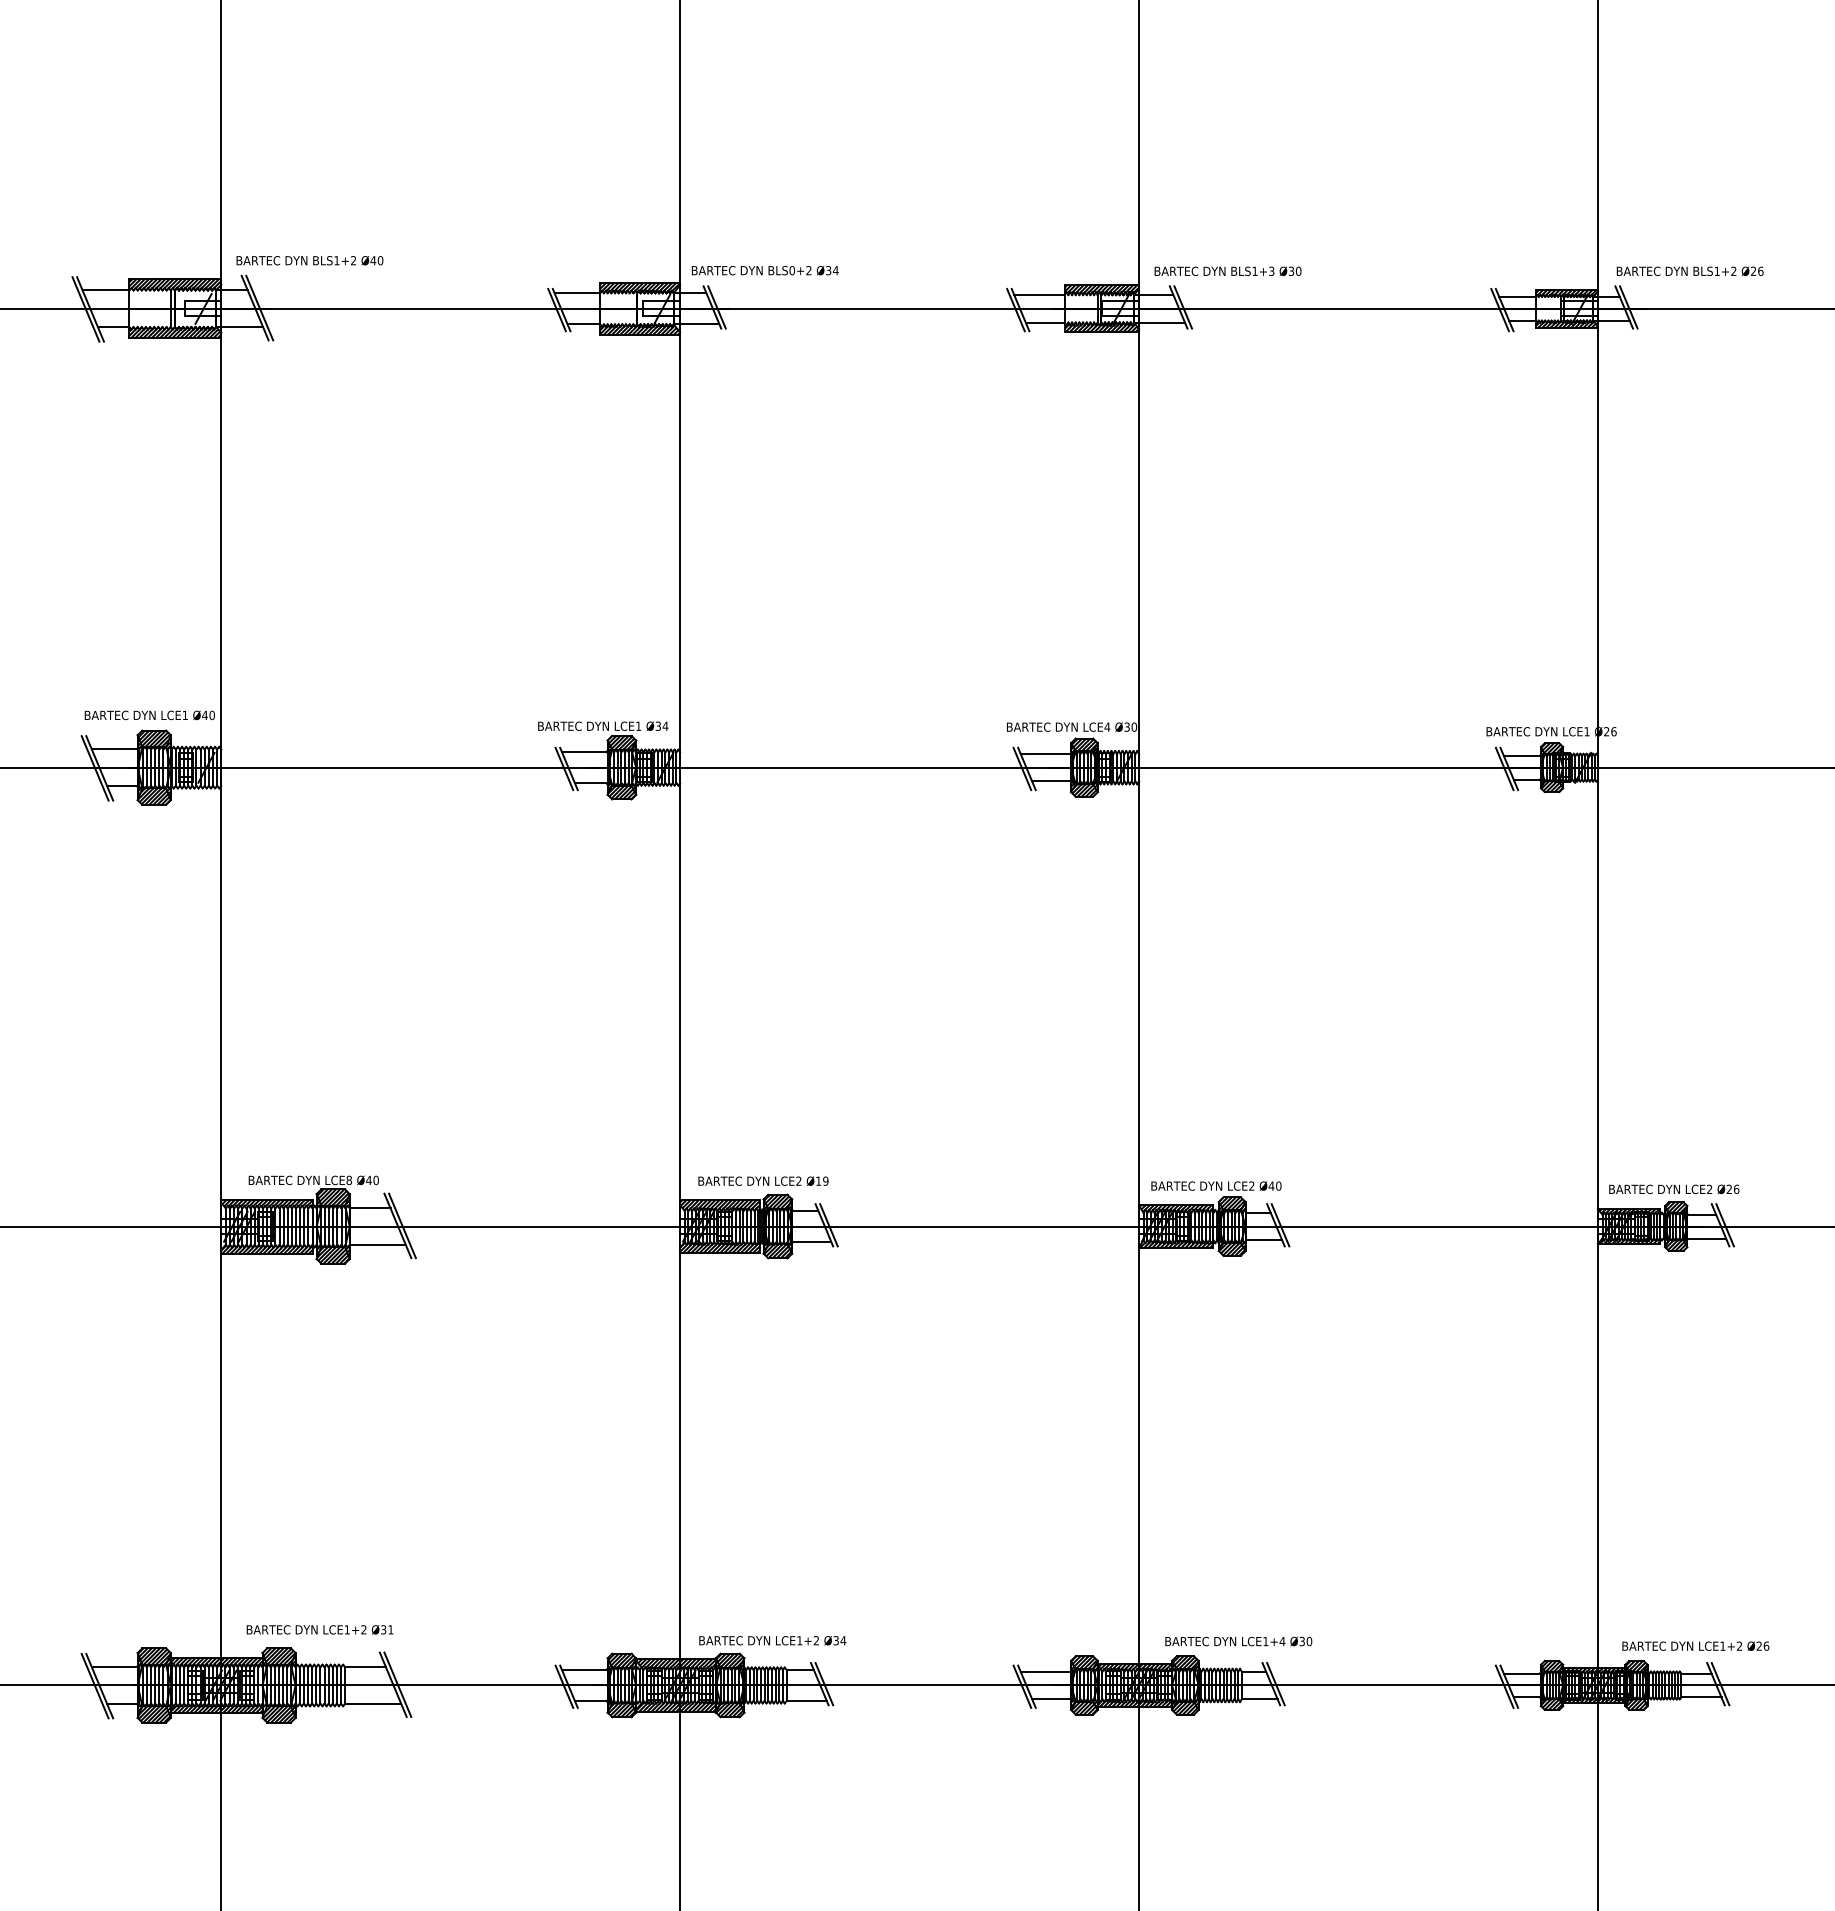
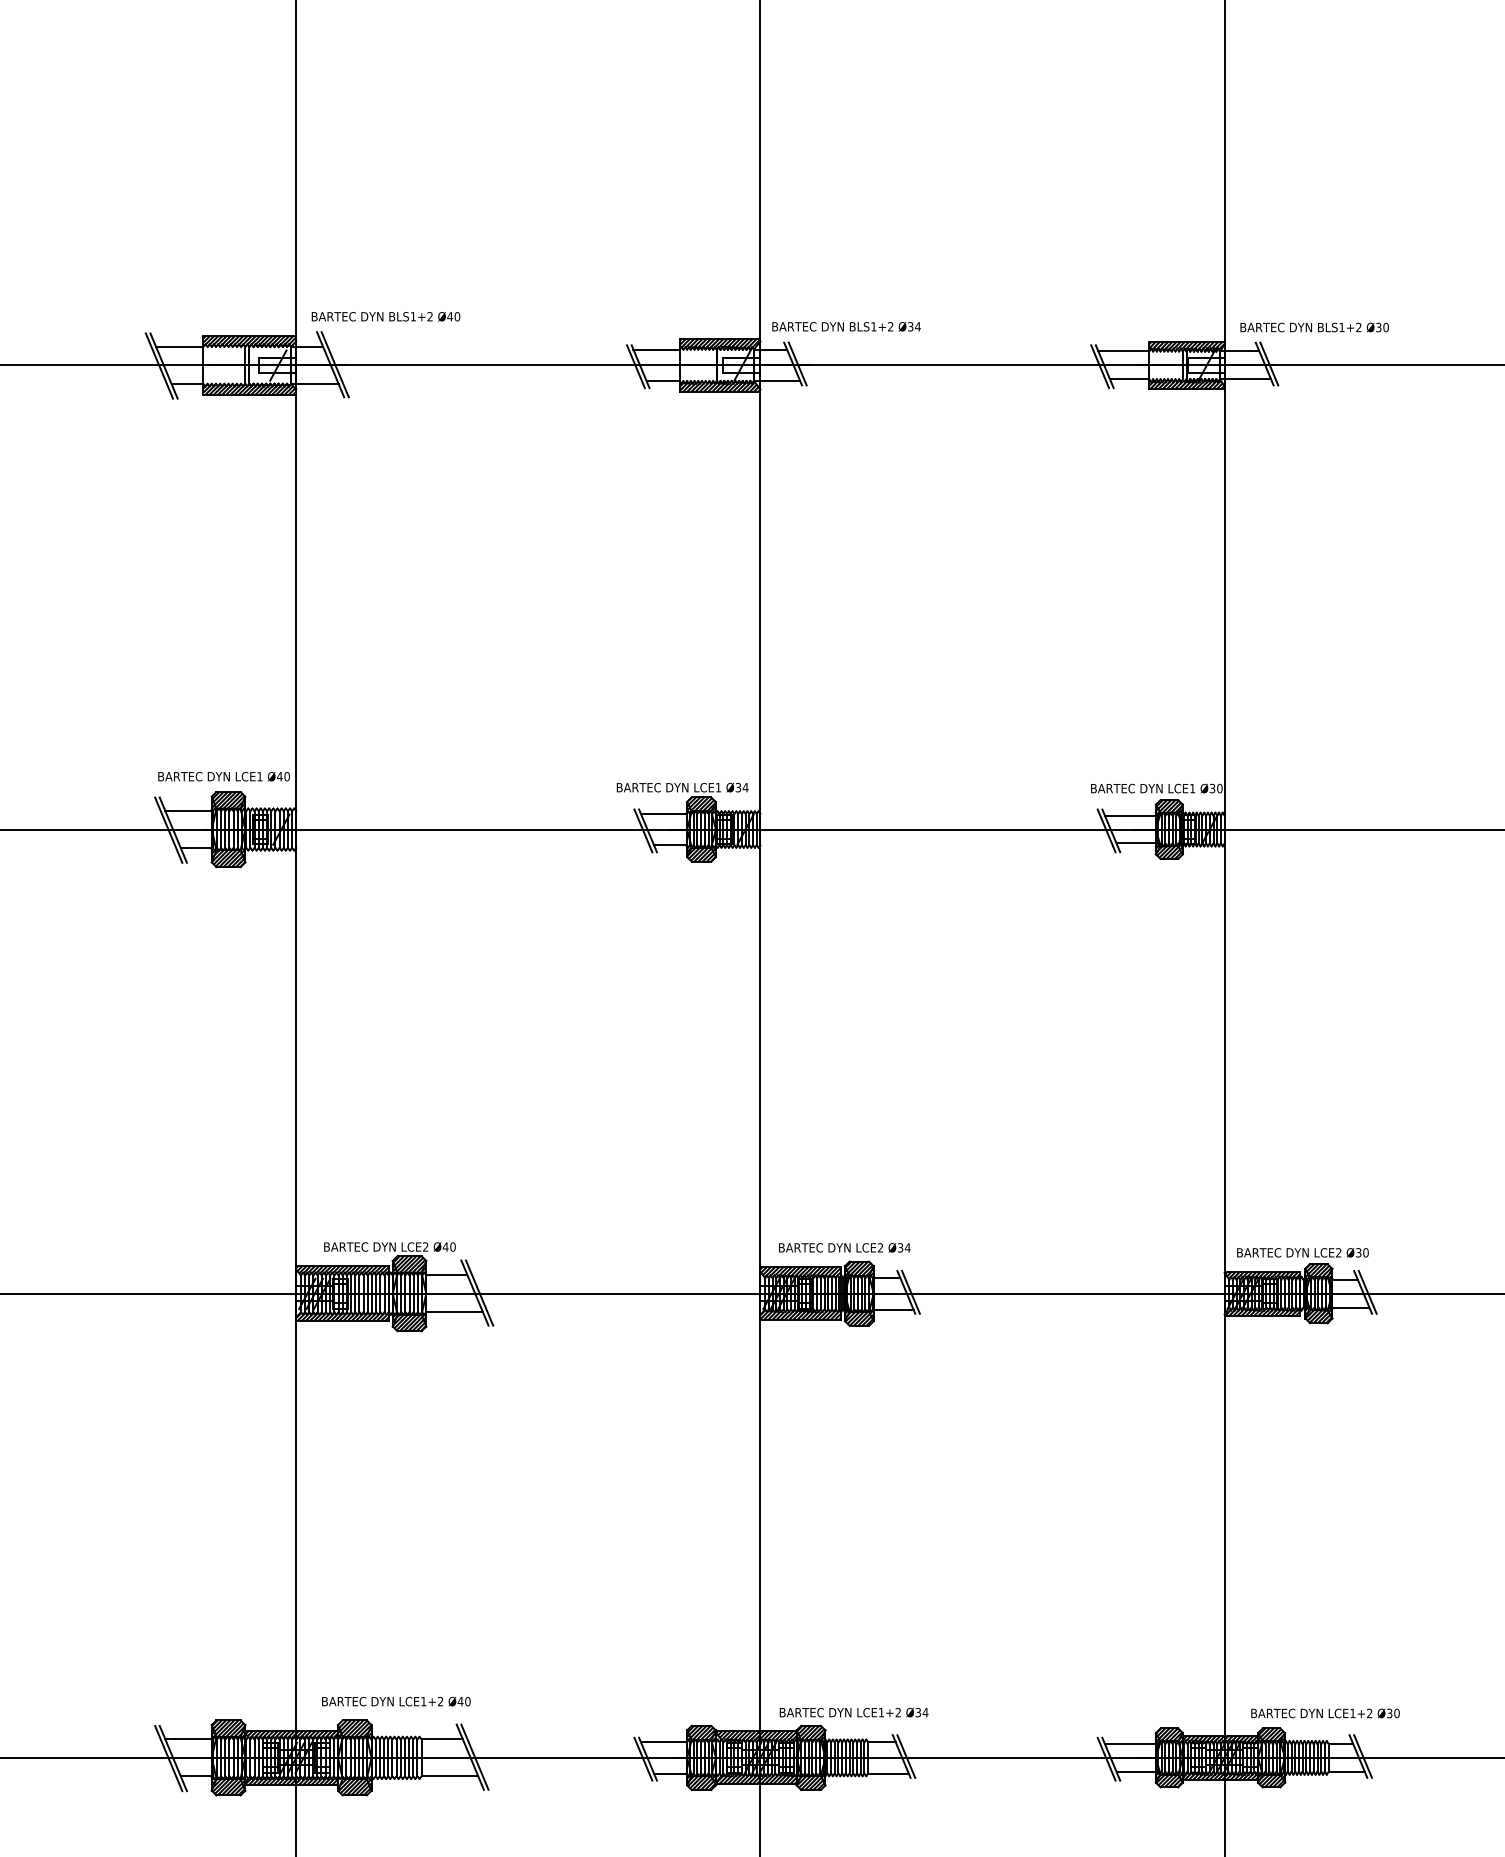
text: (792, 270) -> (874, 326), BLS0+2 -> BLS1+2
text: (1271, 271) -> (1358, 327), BLS1+3 -> BLS1+2
text: (1107, 726) -> (1192, 787), LCE4 -> LCE1
text: (348, 1180) -> (425, 1247), LCE8 -> LCE2
text: (822, 1180) -> (904, 1247), Ø19 -> Ø34
text: (1270, 1185) -> (1357, 1252), Ø40 -> Ø30
text: (386, 1629) -> (463, 1701), Ø31 -> Ø40
text: (1282, 1641) -> (1369, 1713), LCE1+4 -> LCE1+2

